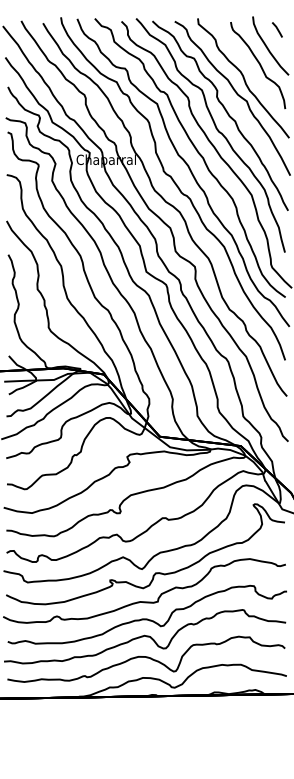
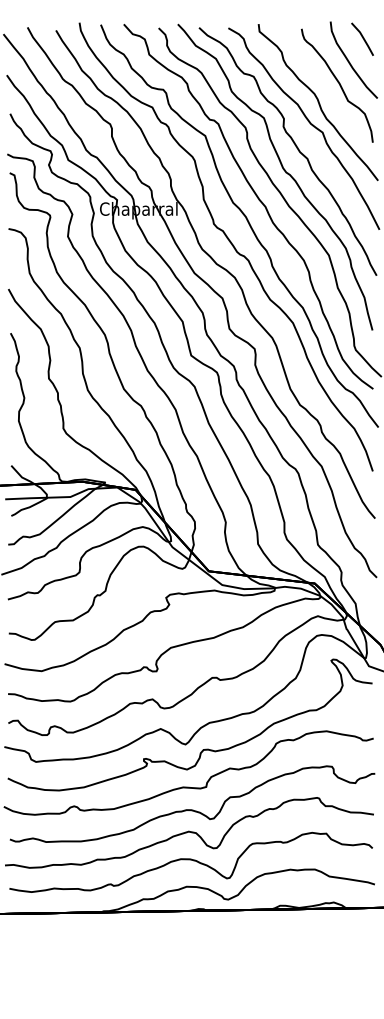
part: (277, 29) -> (362, 38), size x1.67

